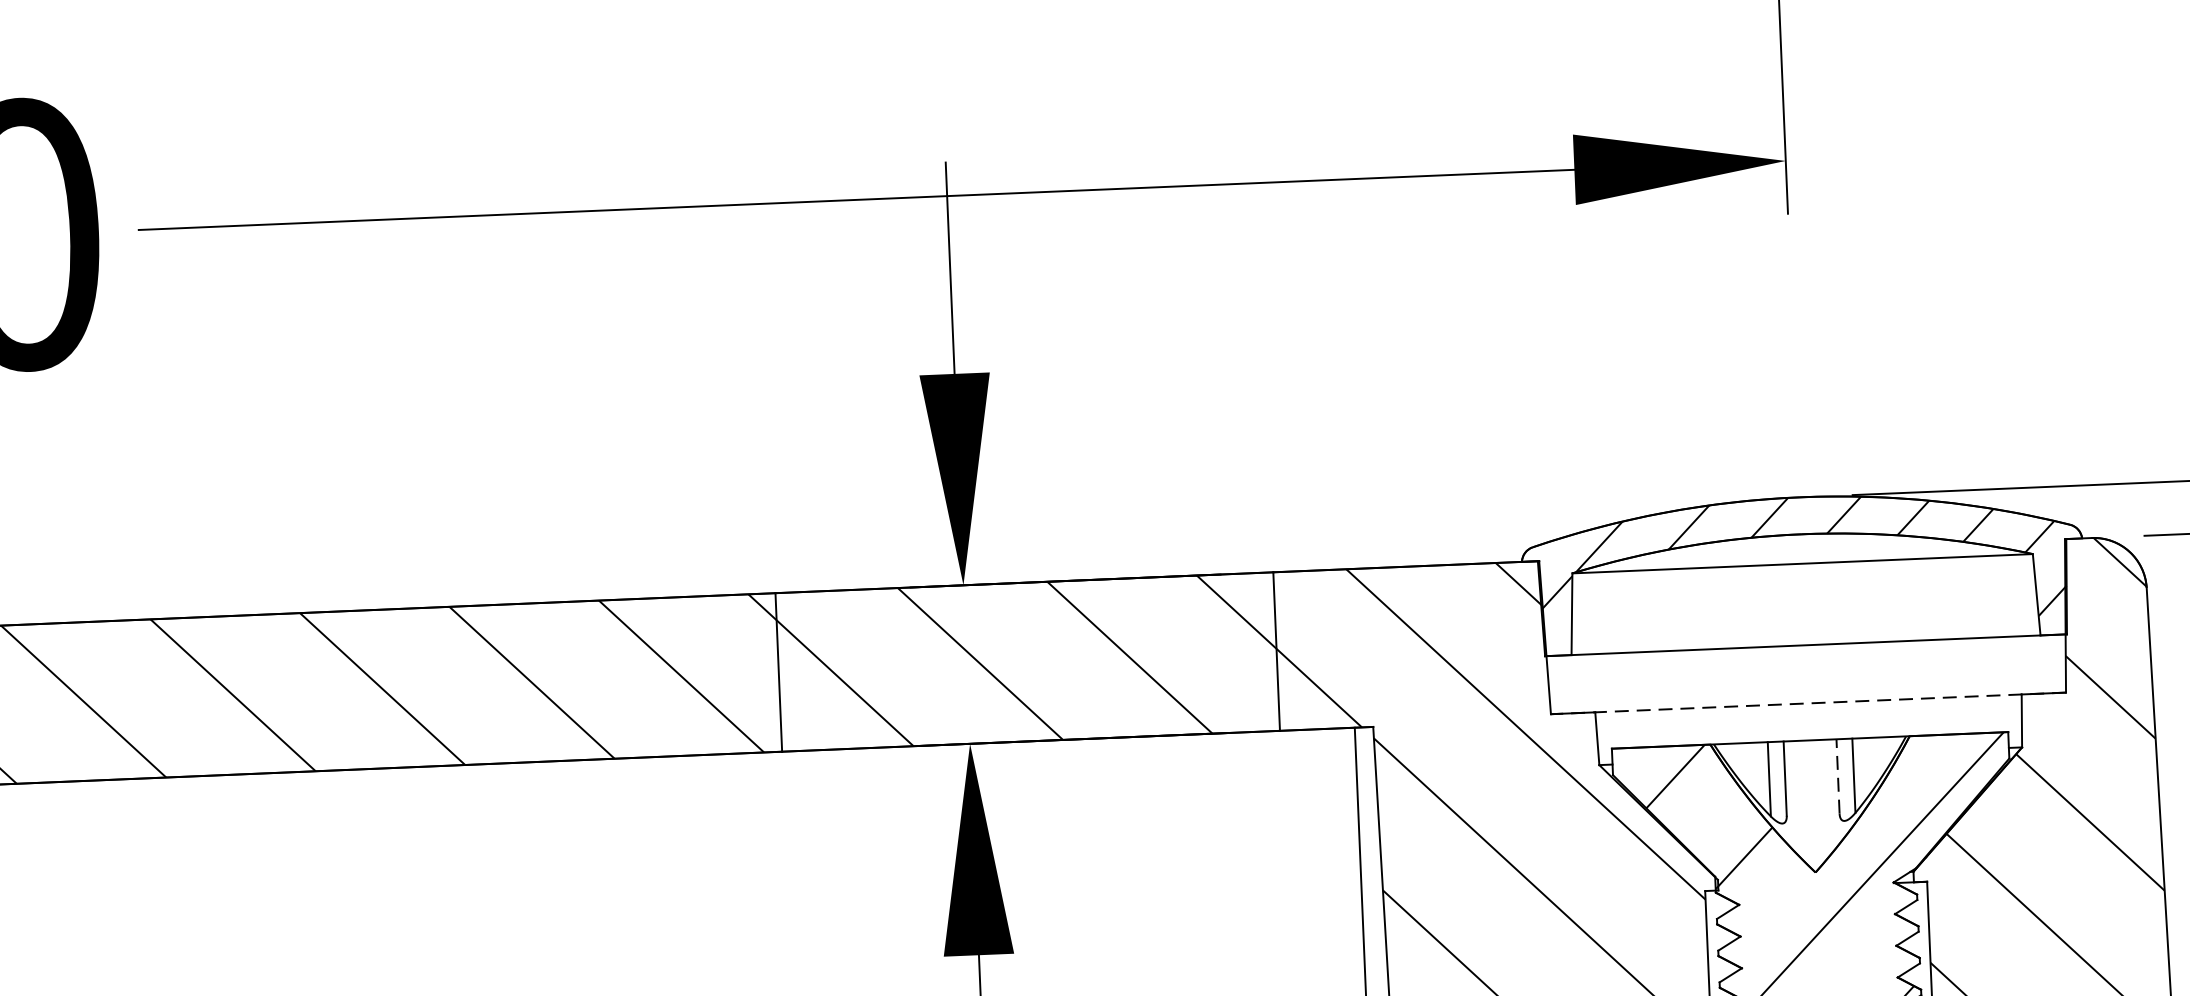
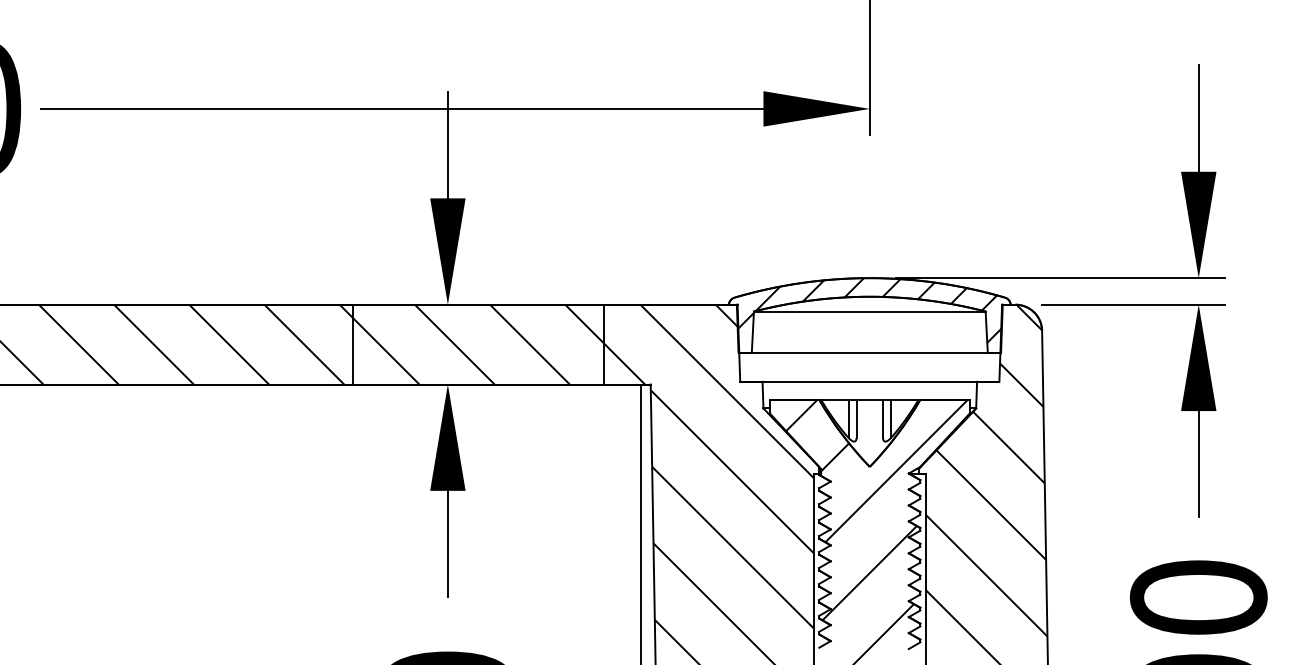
line: (1807, 702) -> (869, 381), dashed -> solid
line: (1838, 777) -> (883, 419), dashed -> solid

